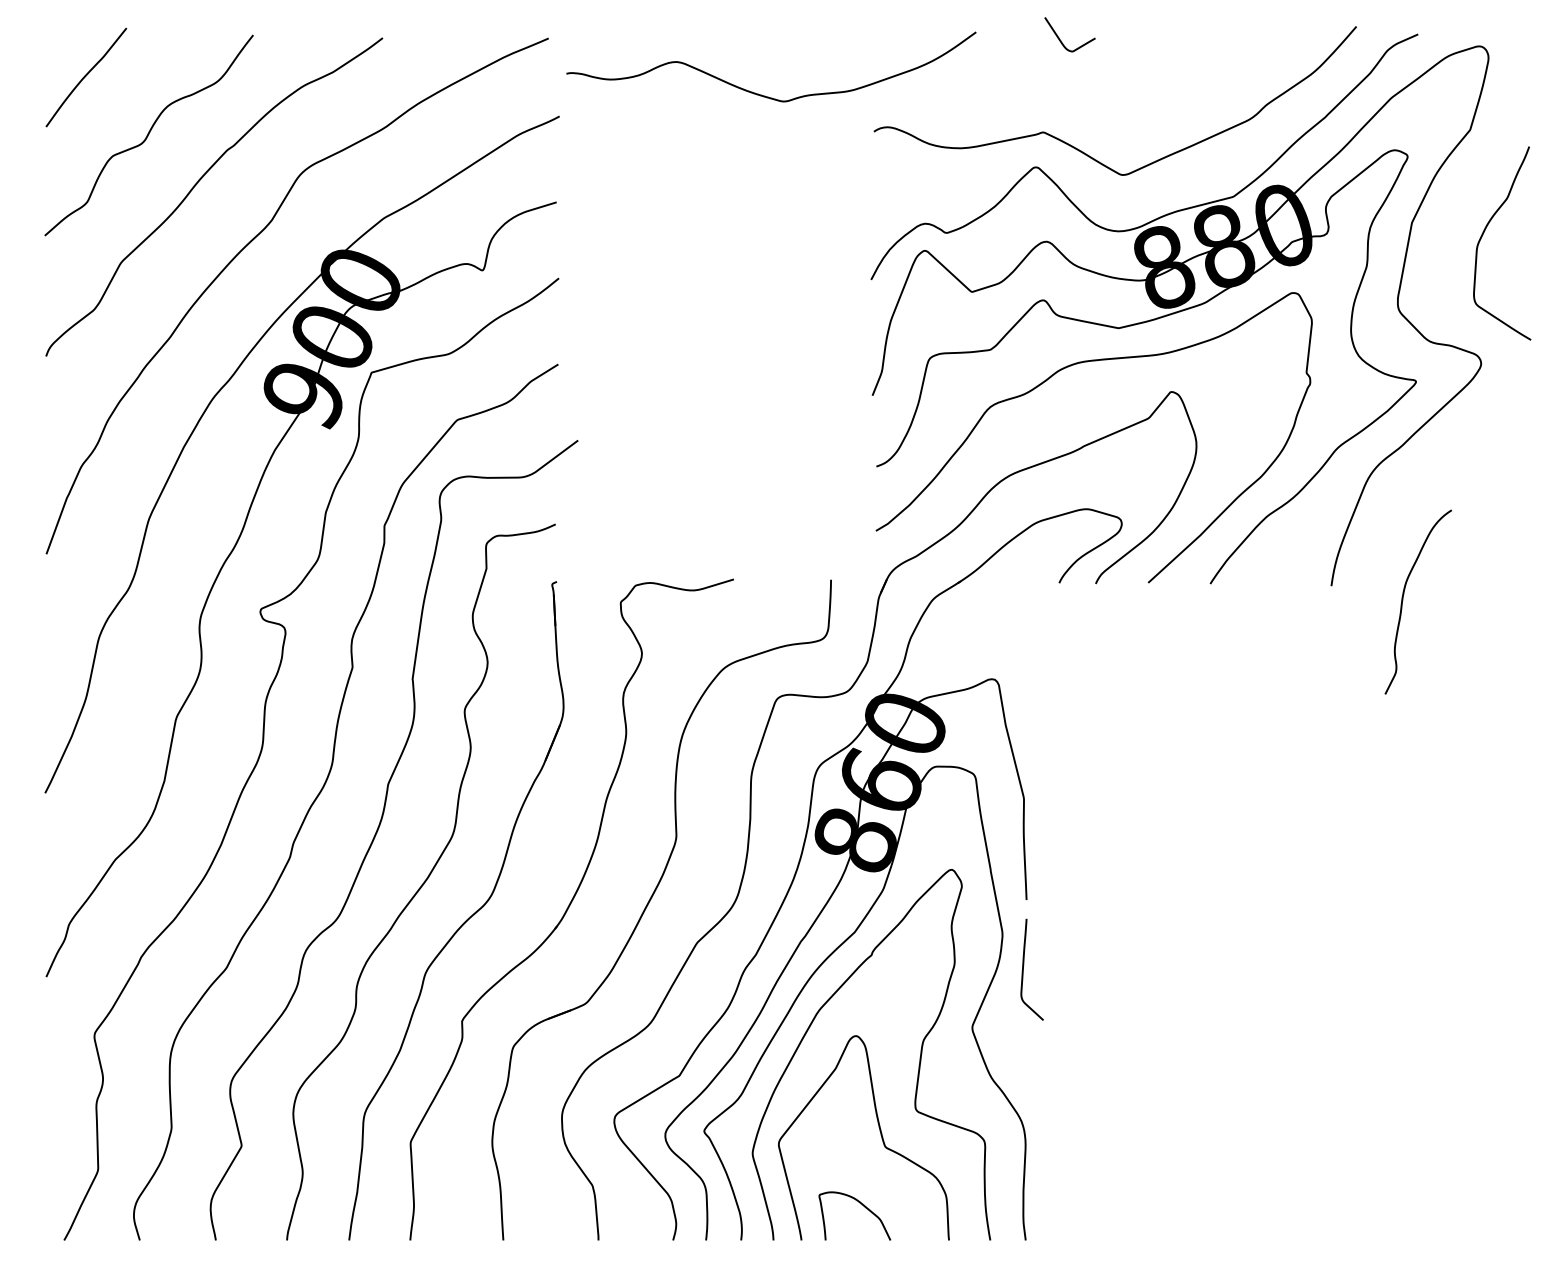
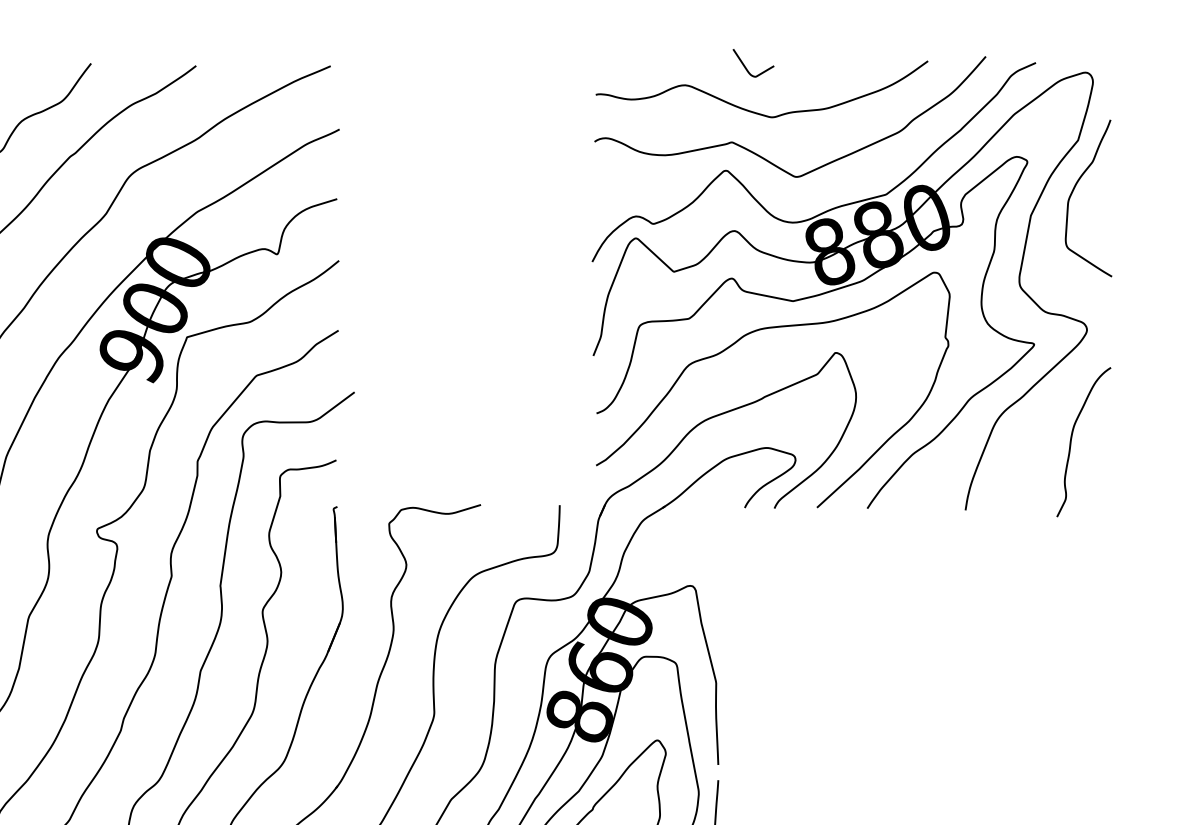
curve: (765, 95) -> (757, 112), moved
curve: (1483, 235) -> (1073, 191), moved
curve: (1403, 600) -> (1071, 440), moved

